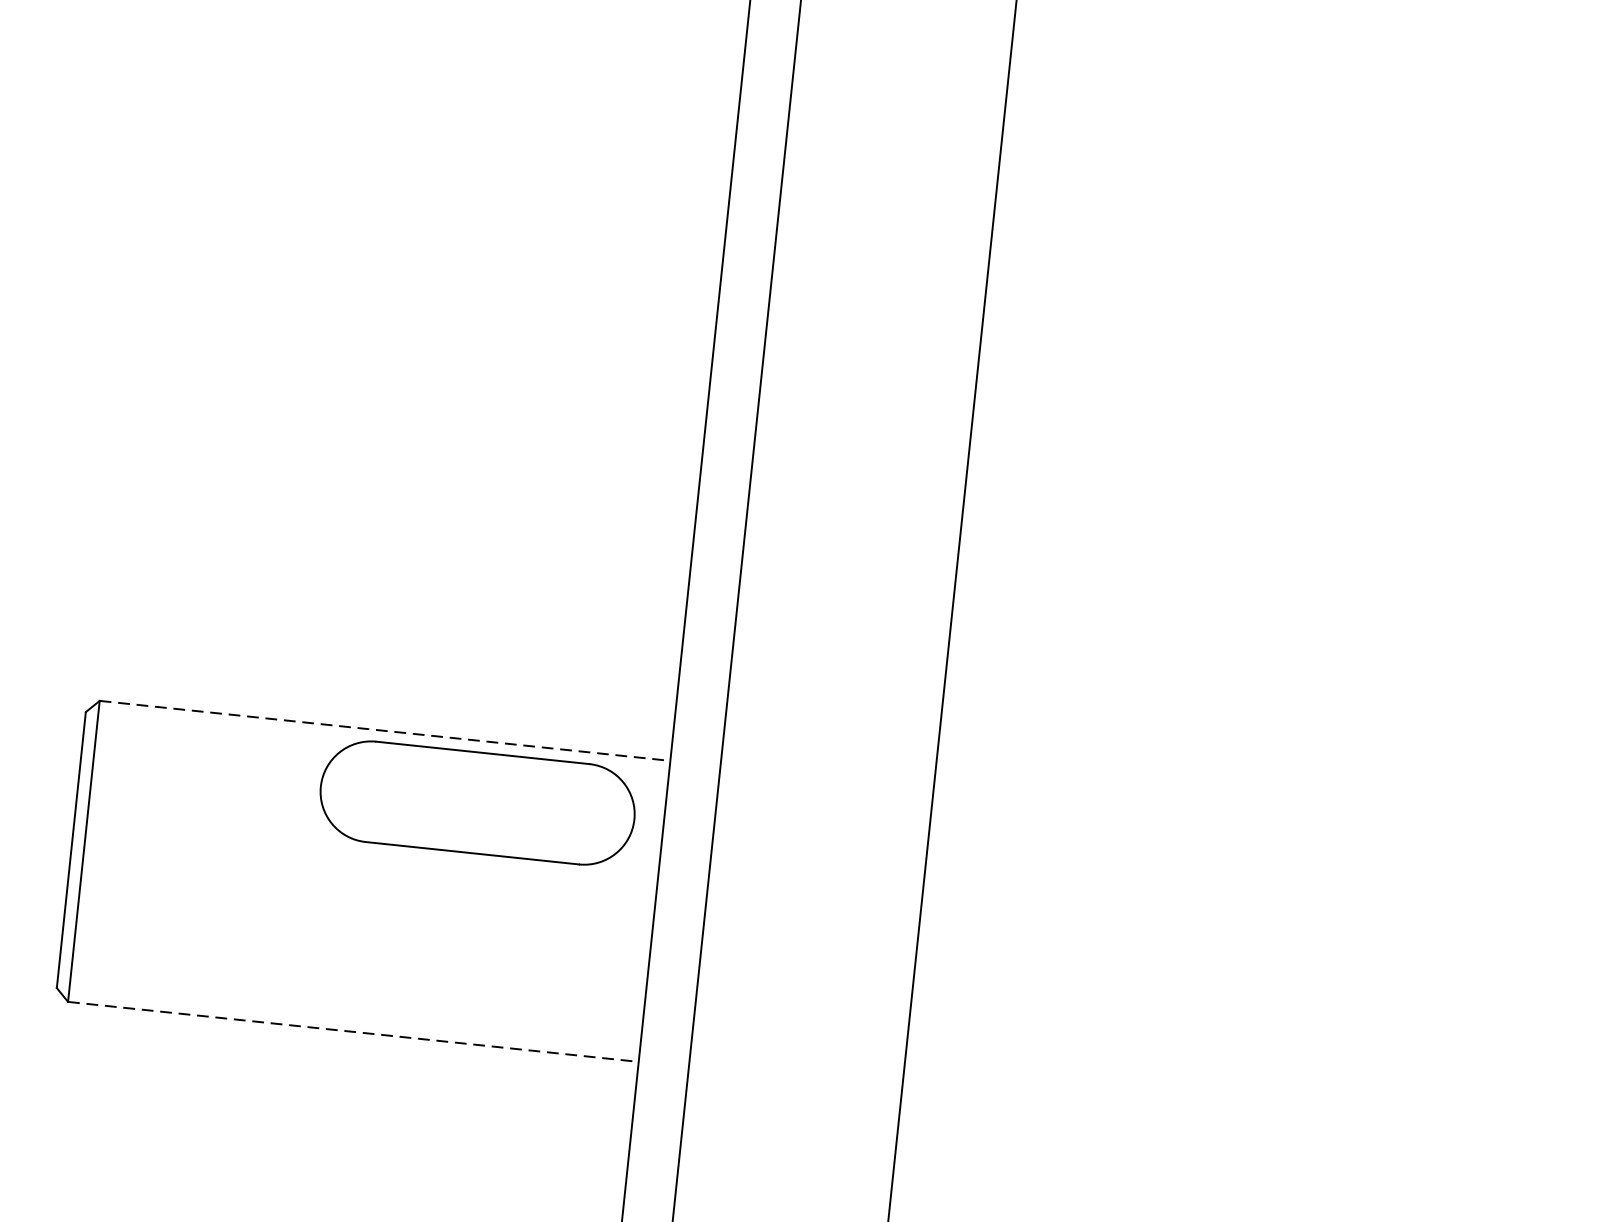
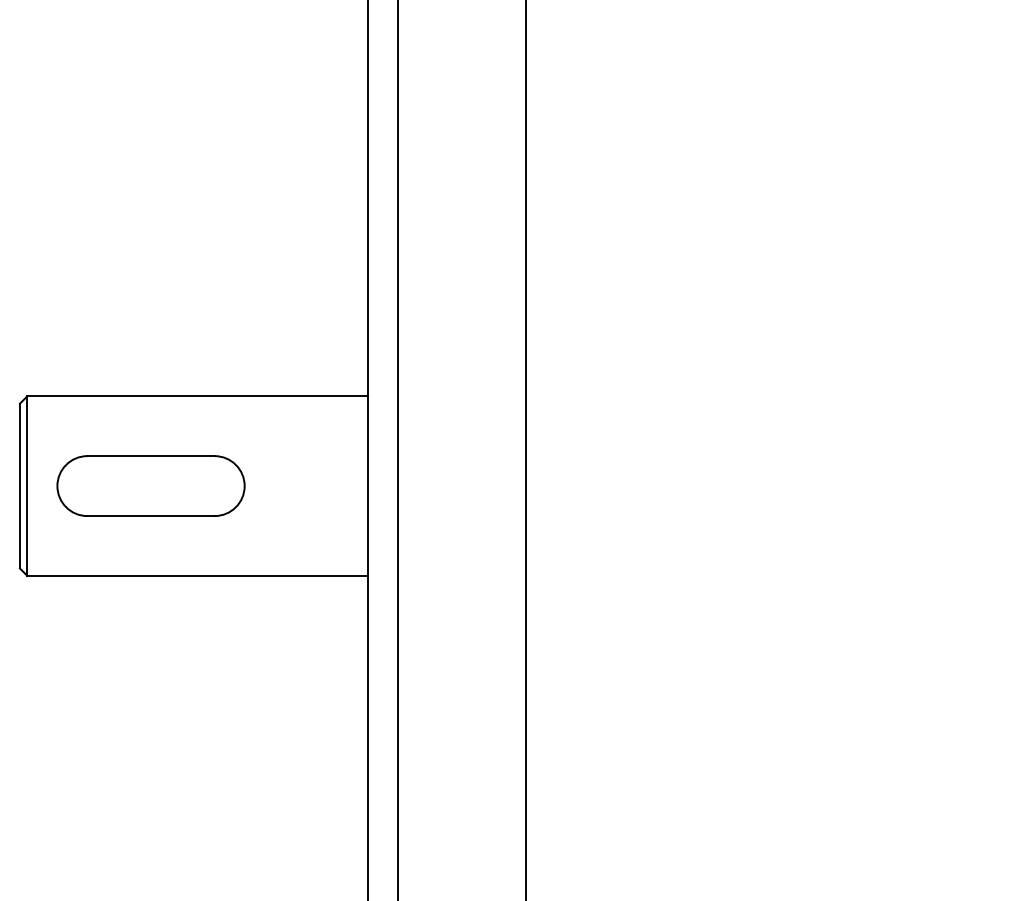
line: (386, 731) -> (198, 396), dashed -> solid
part: (476, 801) -> (150, 485), moved
line: (354, 1031) -> (198, 575), dashed -> solid

